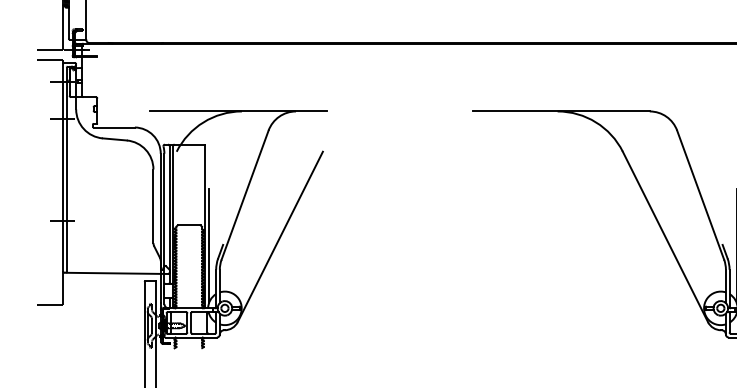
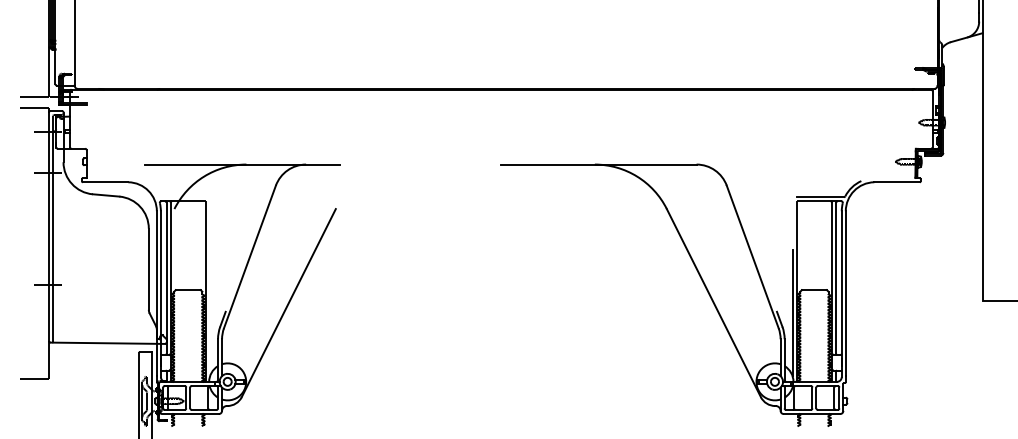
line: (208, 245) -> (209, 312), removed

